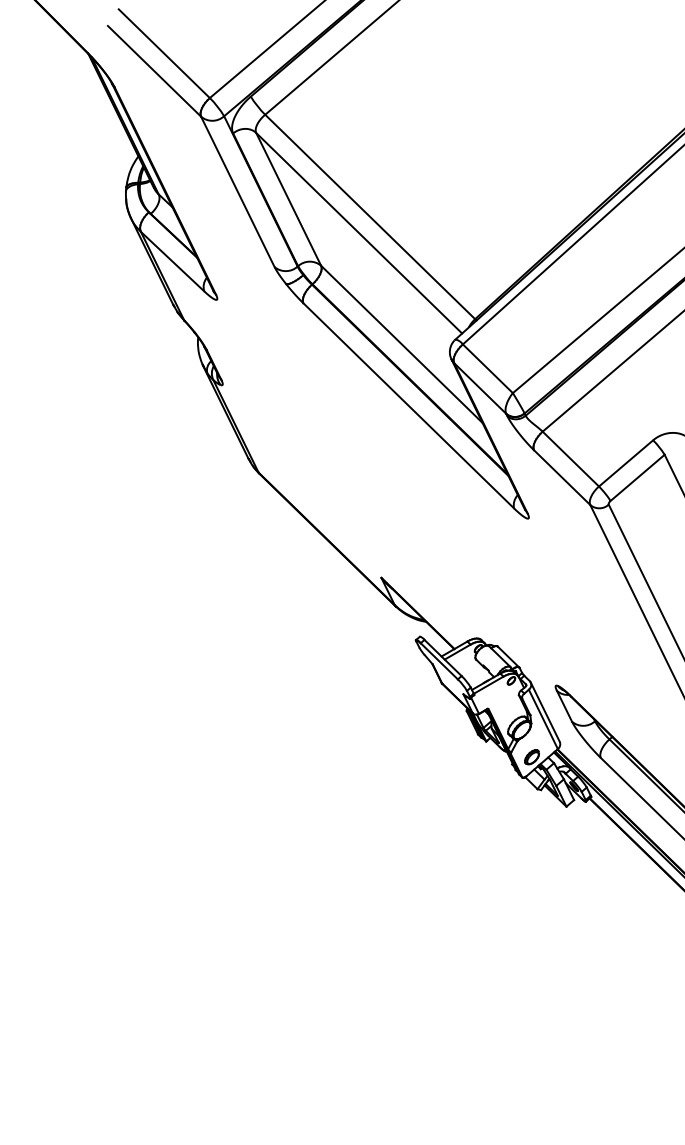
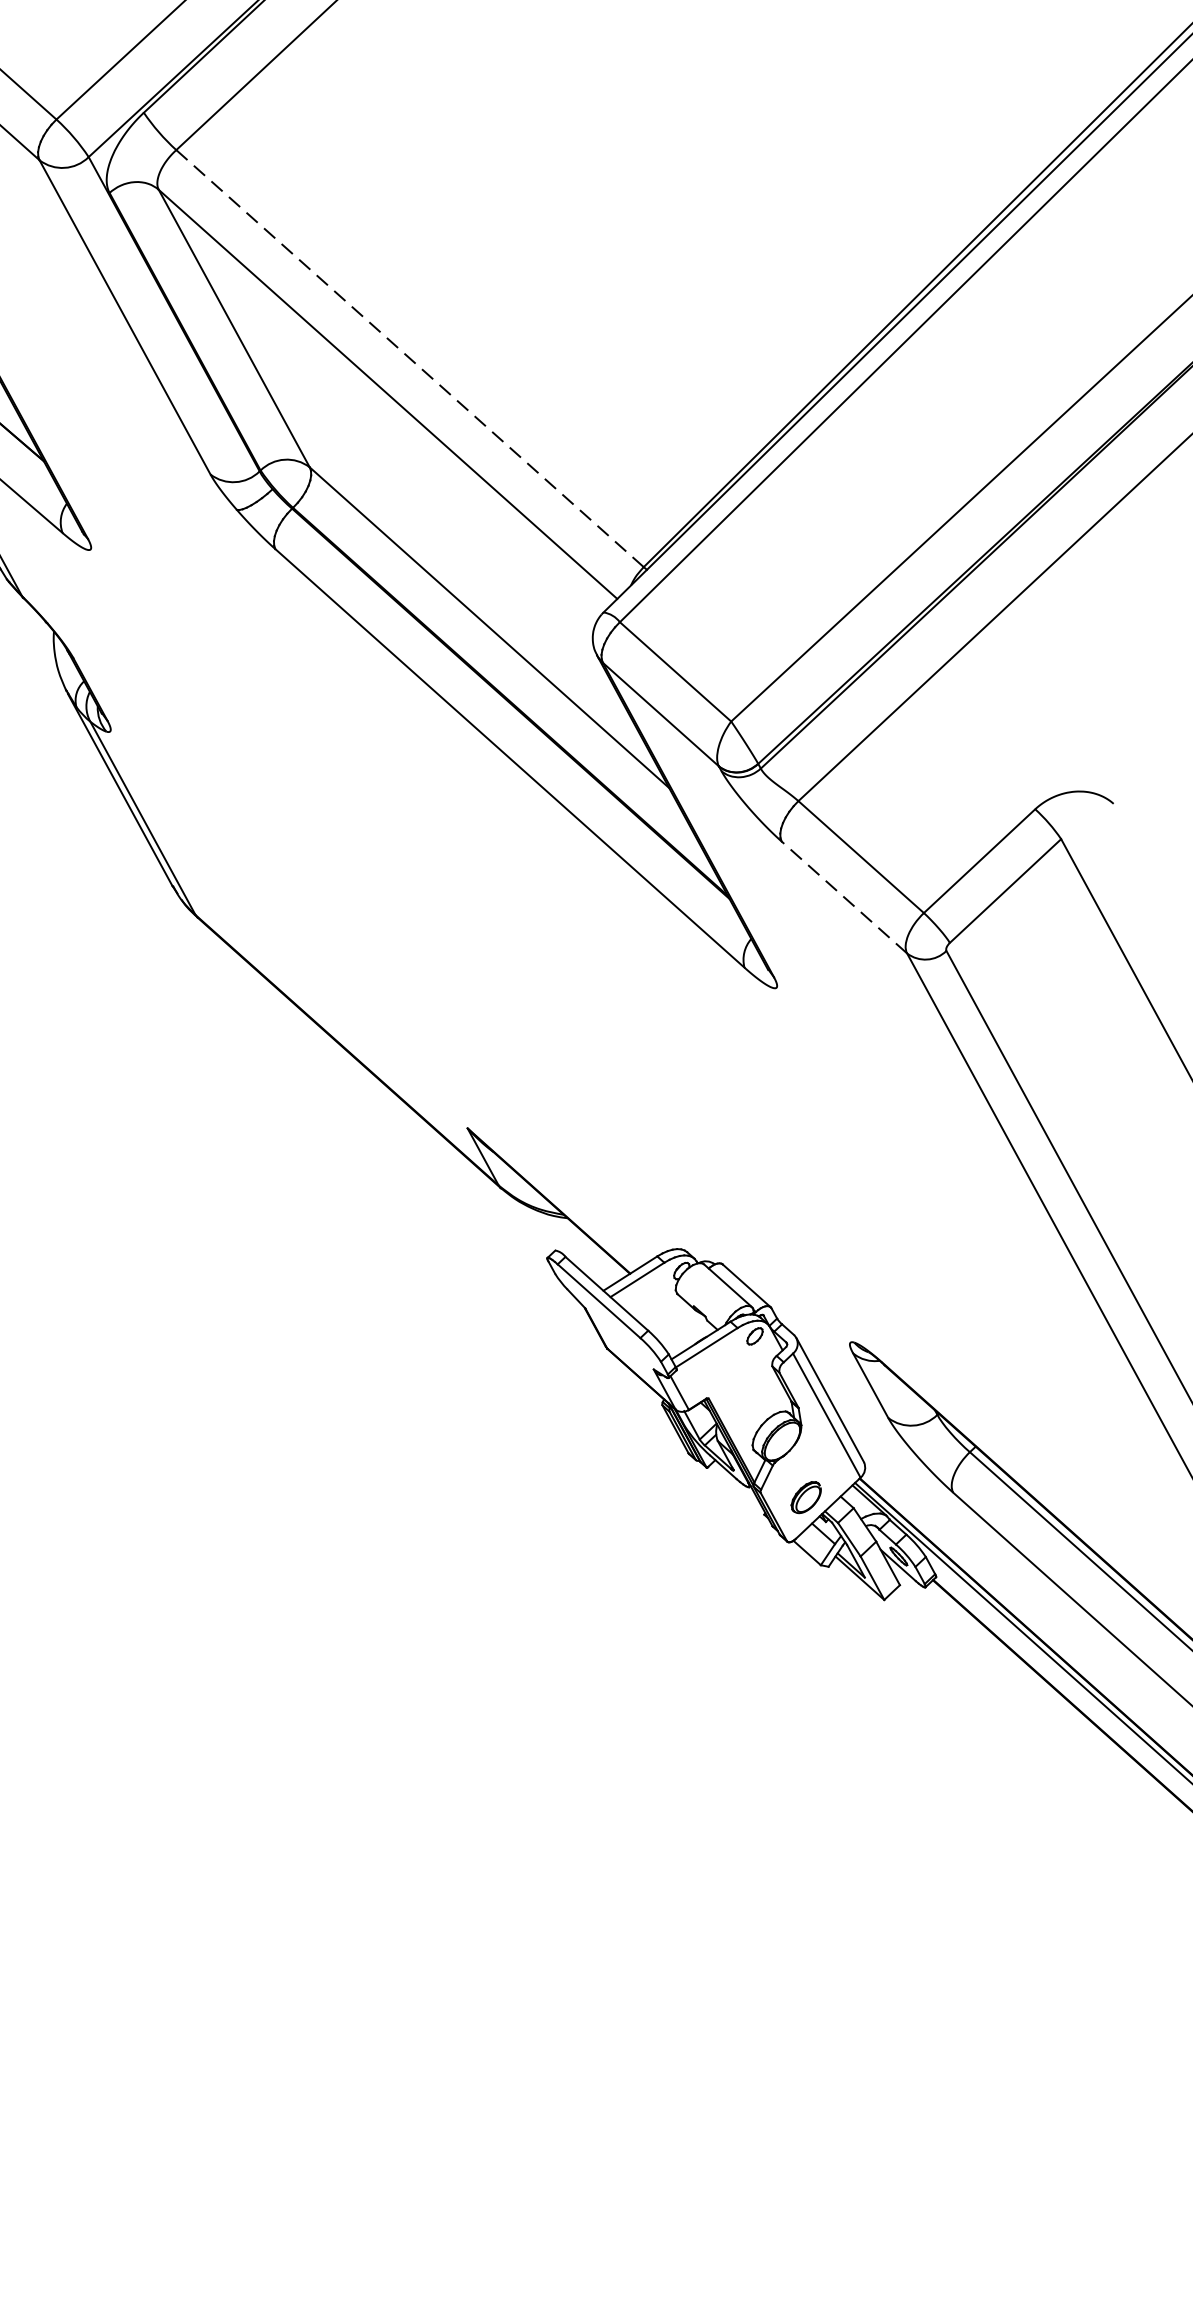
line: (370, 217) -> (410, 359), solid -> dashed
line: (561, 477) -> (842, 897), solid -> dashed

